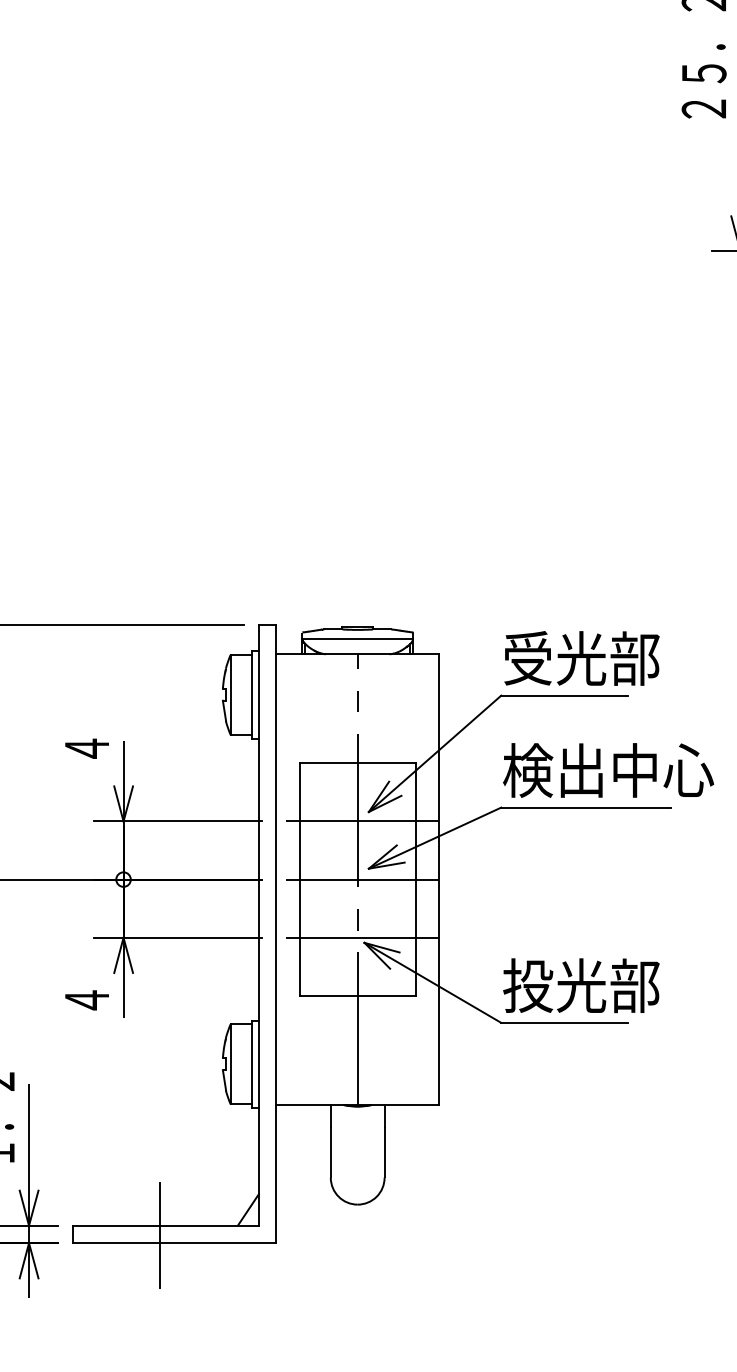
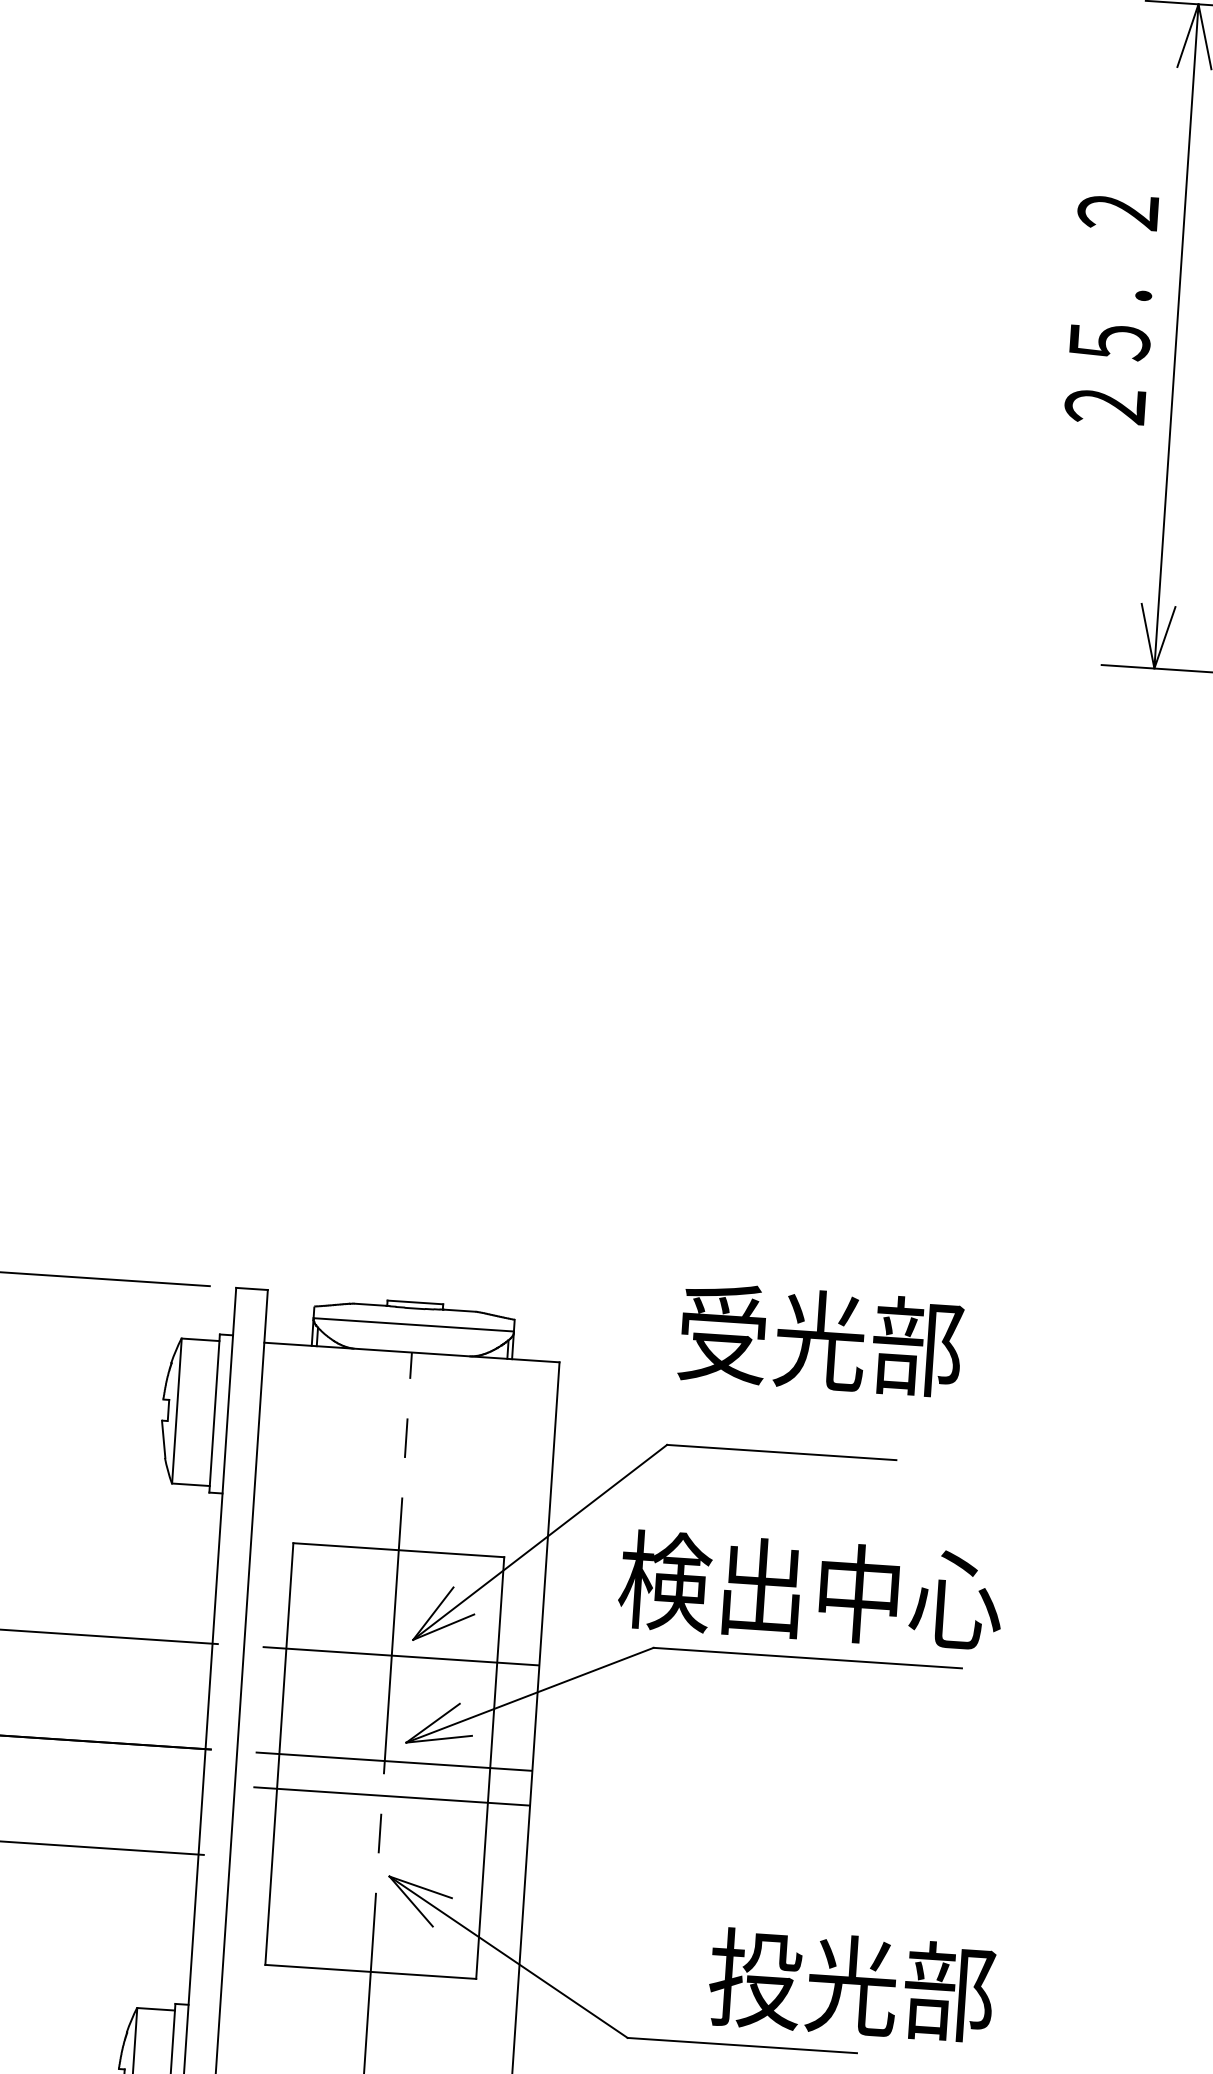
text: (581, 658) -> (820, 1340), moved
text: (608, 770) -> (810, 1590), moved
line: (357, 937) -> (382, 1795), moved
text: (581, 985) -> (851, 1984), moved

